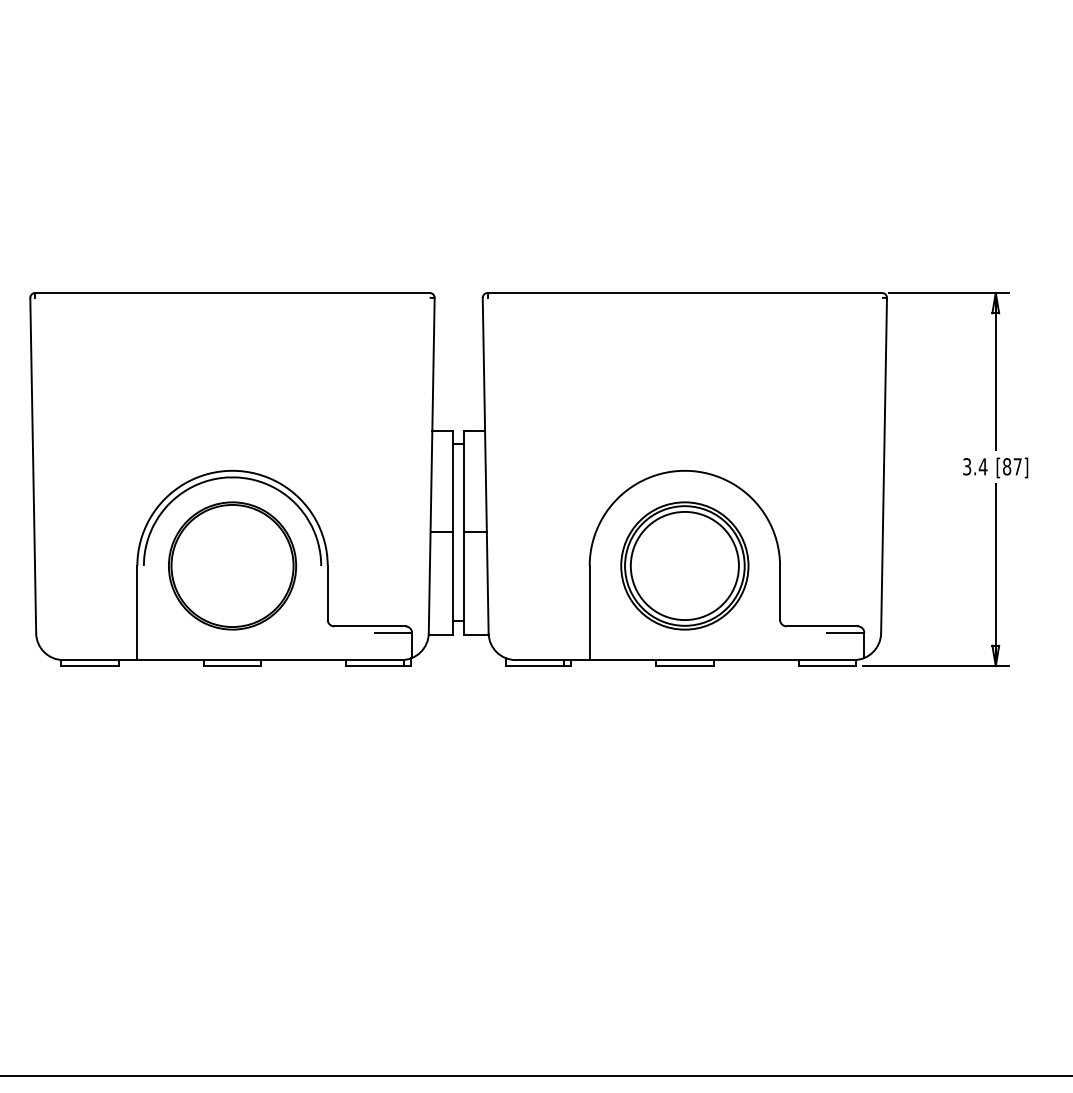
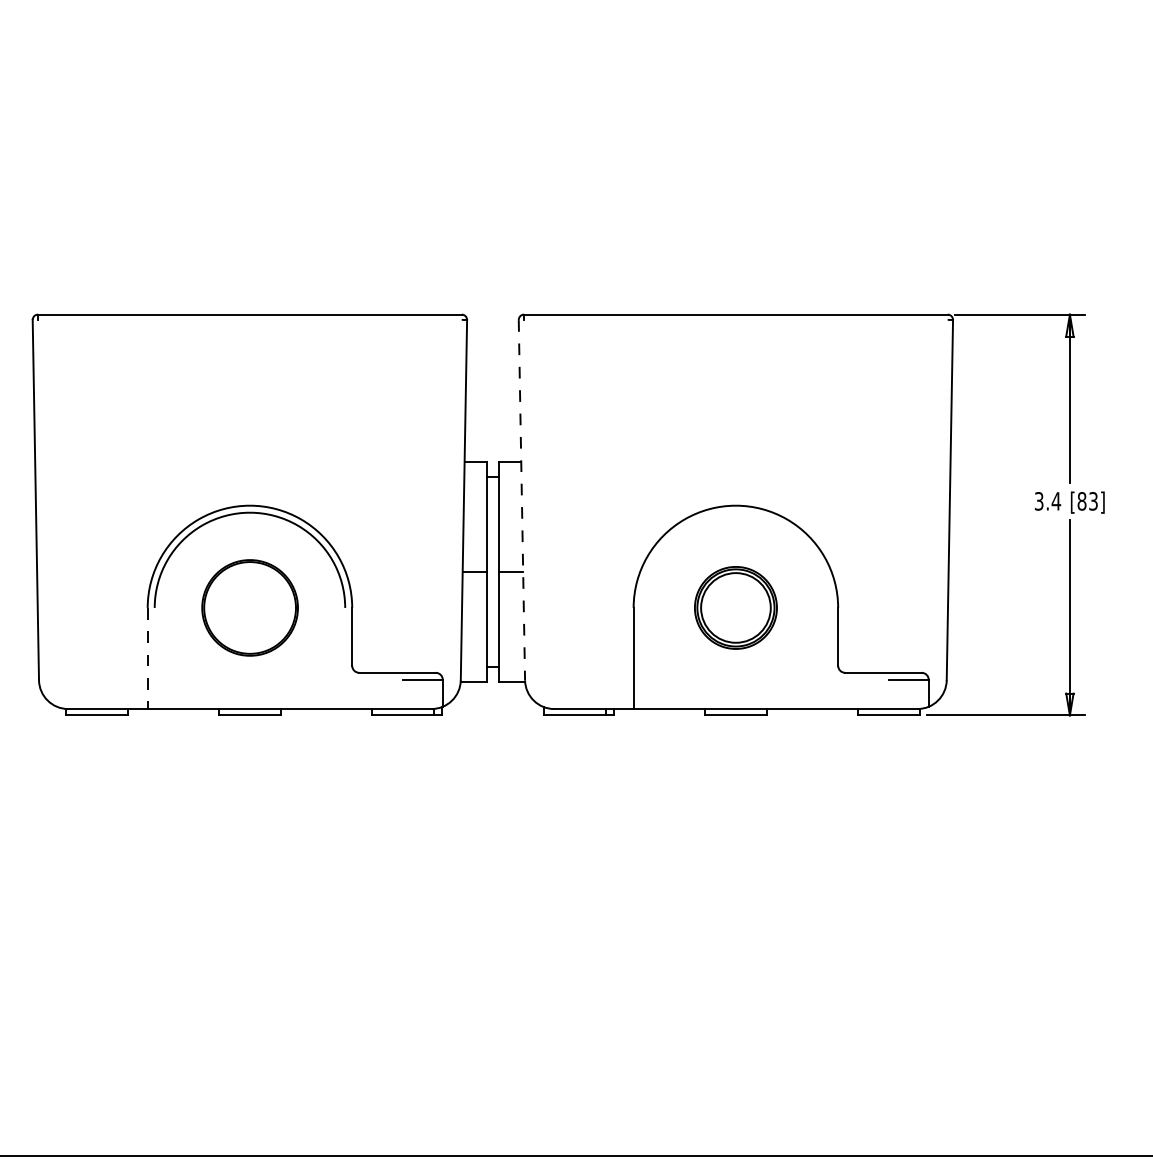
line: (485, 465) -> (521, 499), solid -> dashed
text: (1017, 466) -> (1093, 501), [87] -> [83]
part: (232, 565) -> (249, 607), size x0.7
part: (684, 565) -> (735, 607), size x0.6
line: (137, 613) -> (147, 658), solid -> dashed

